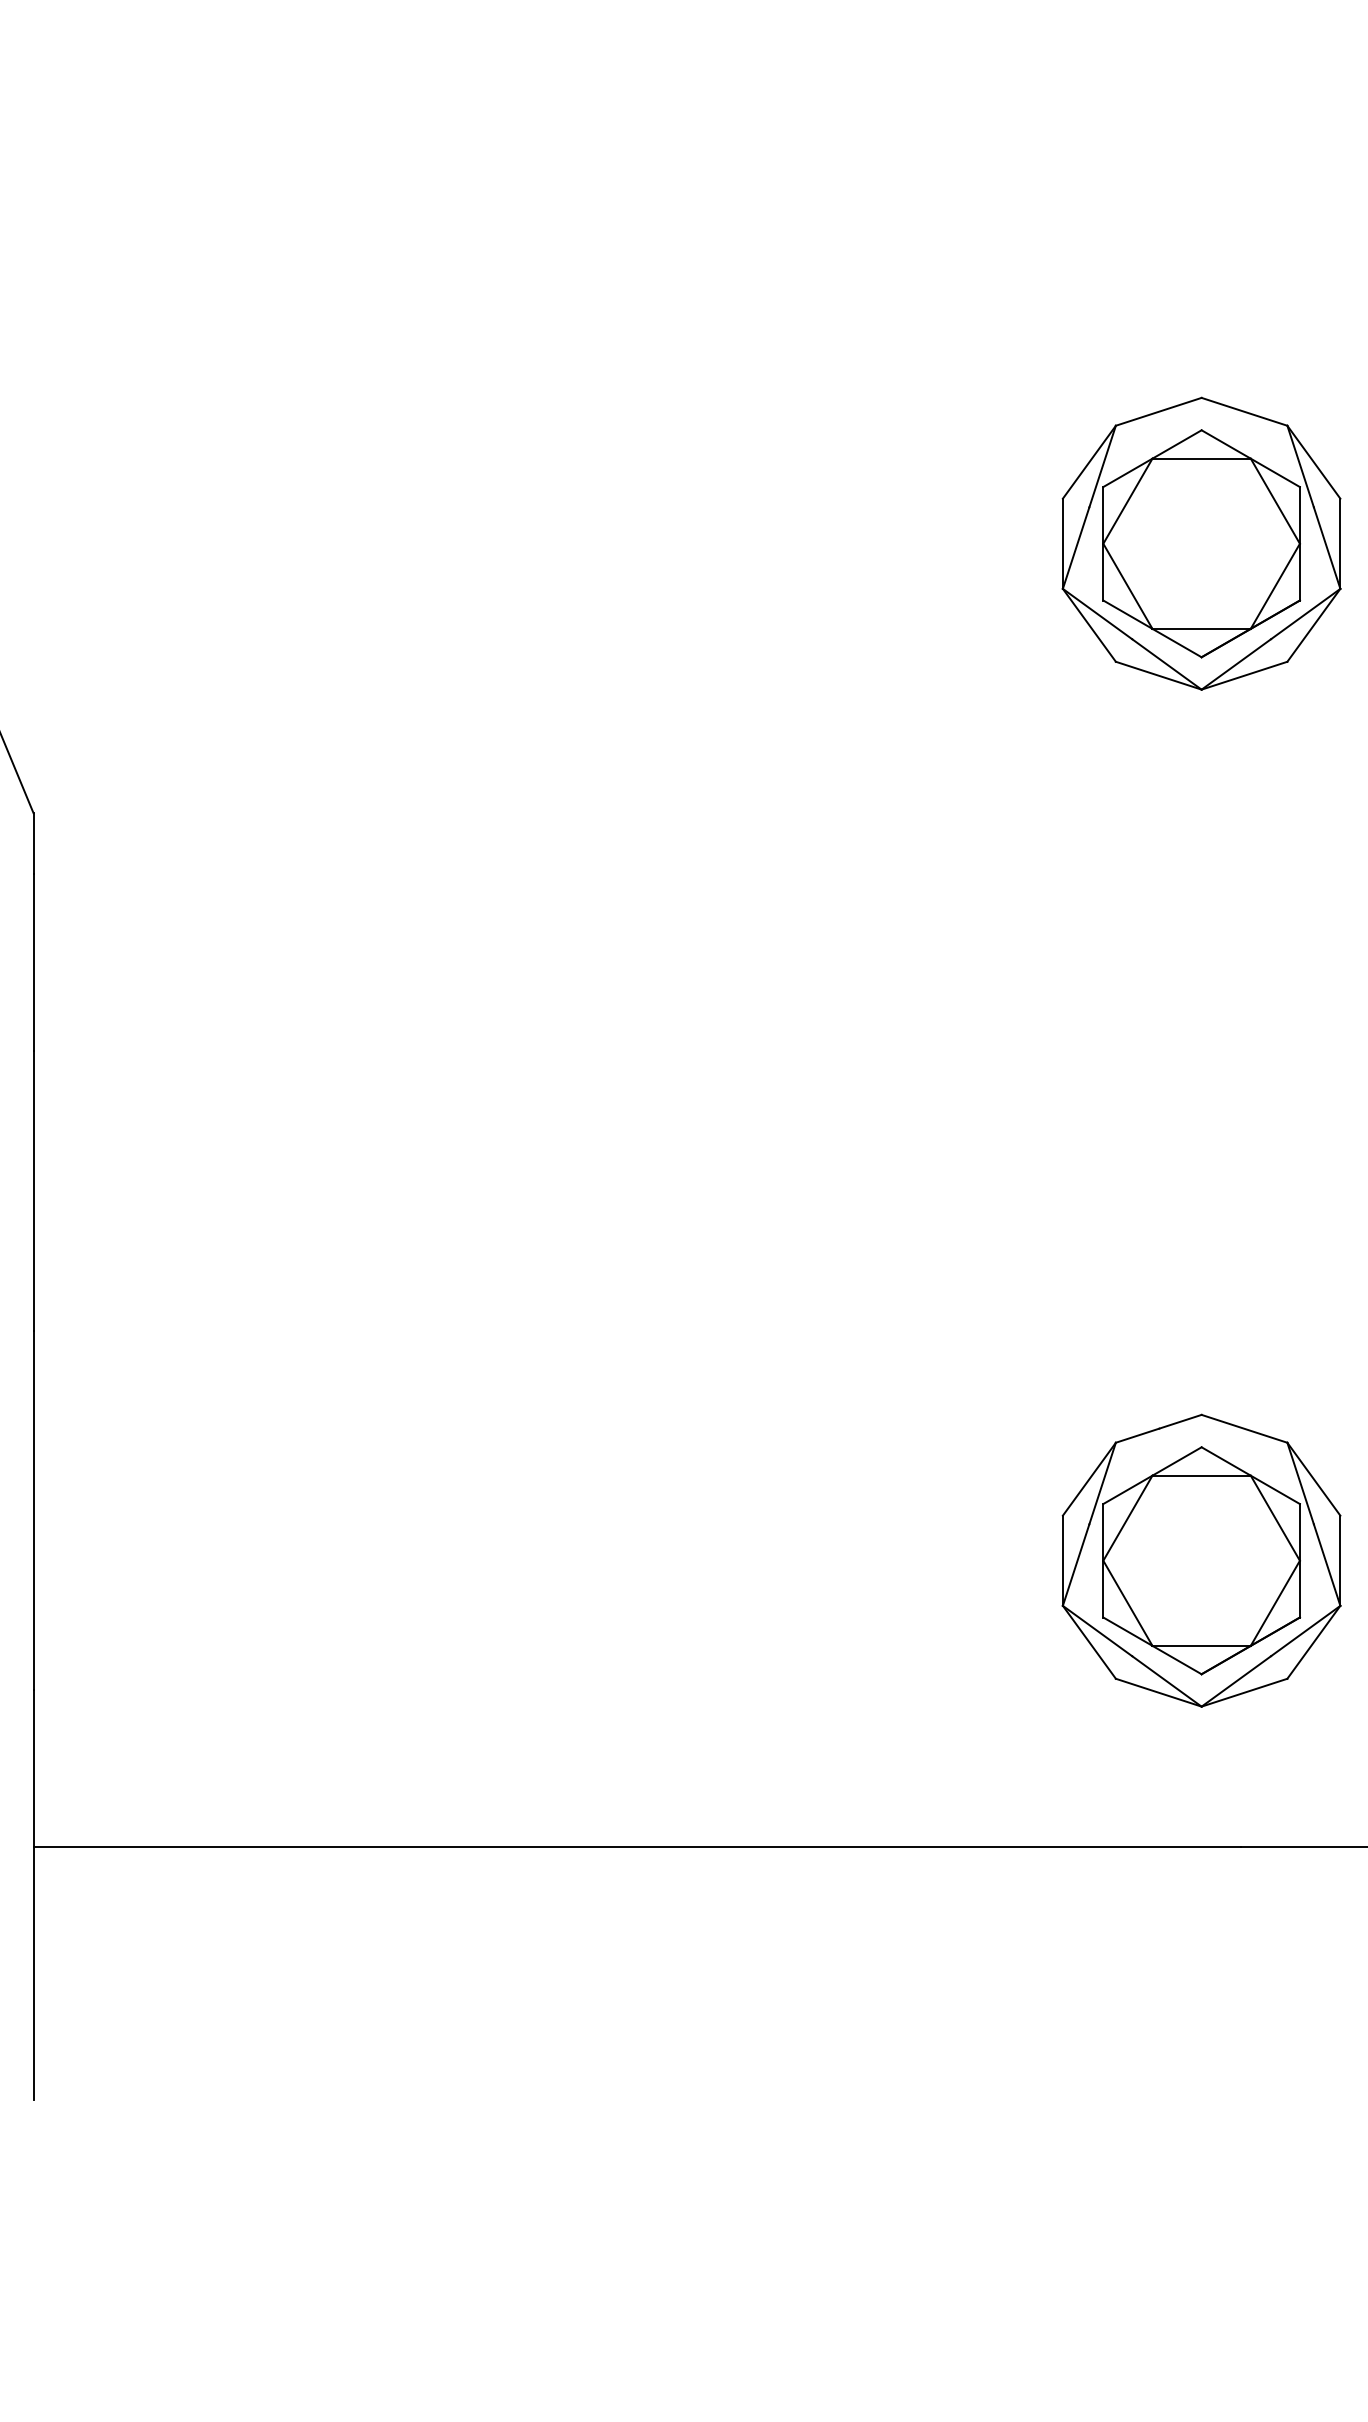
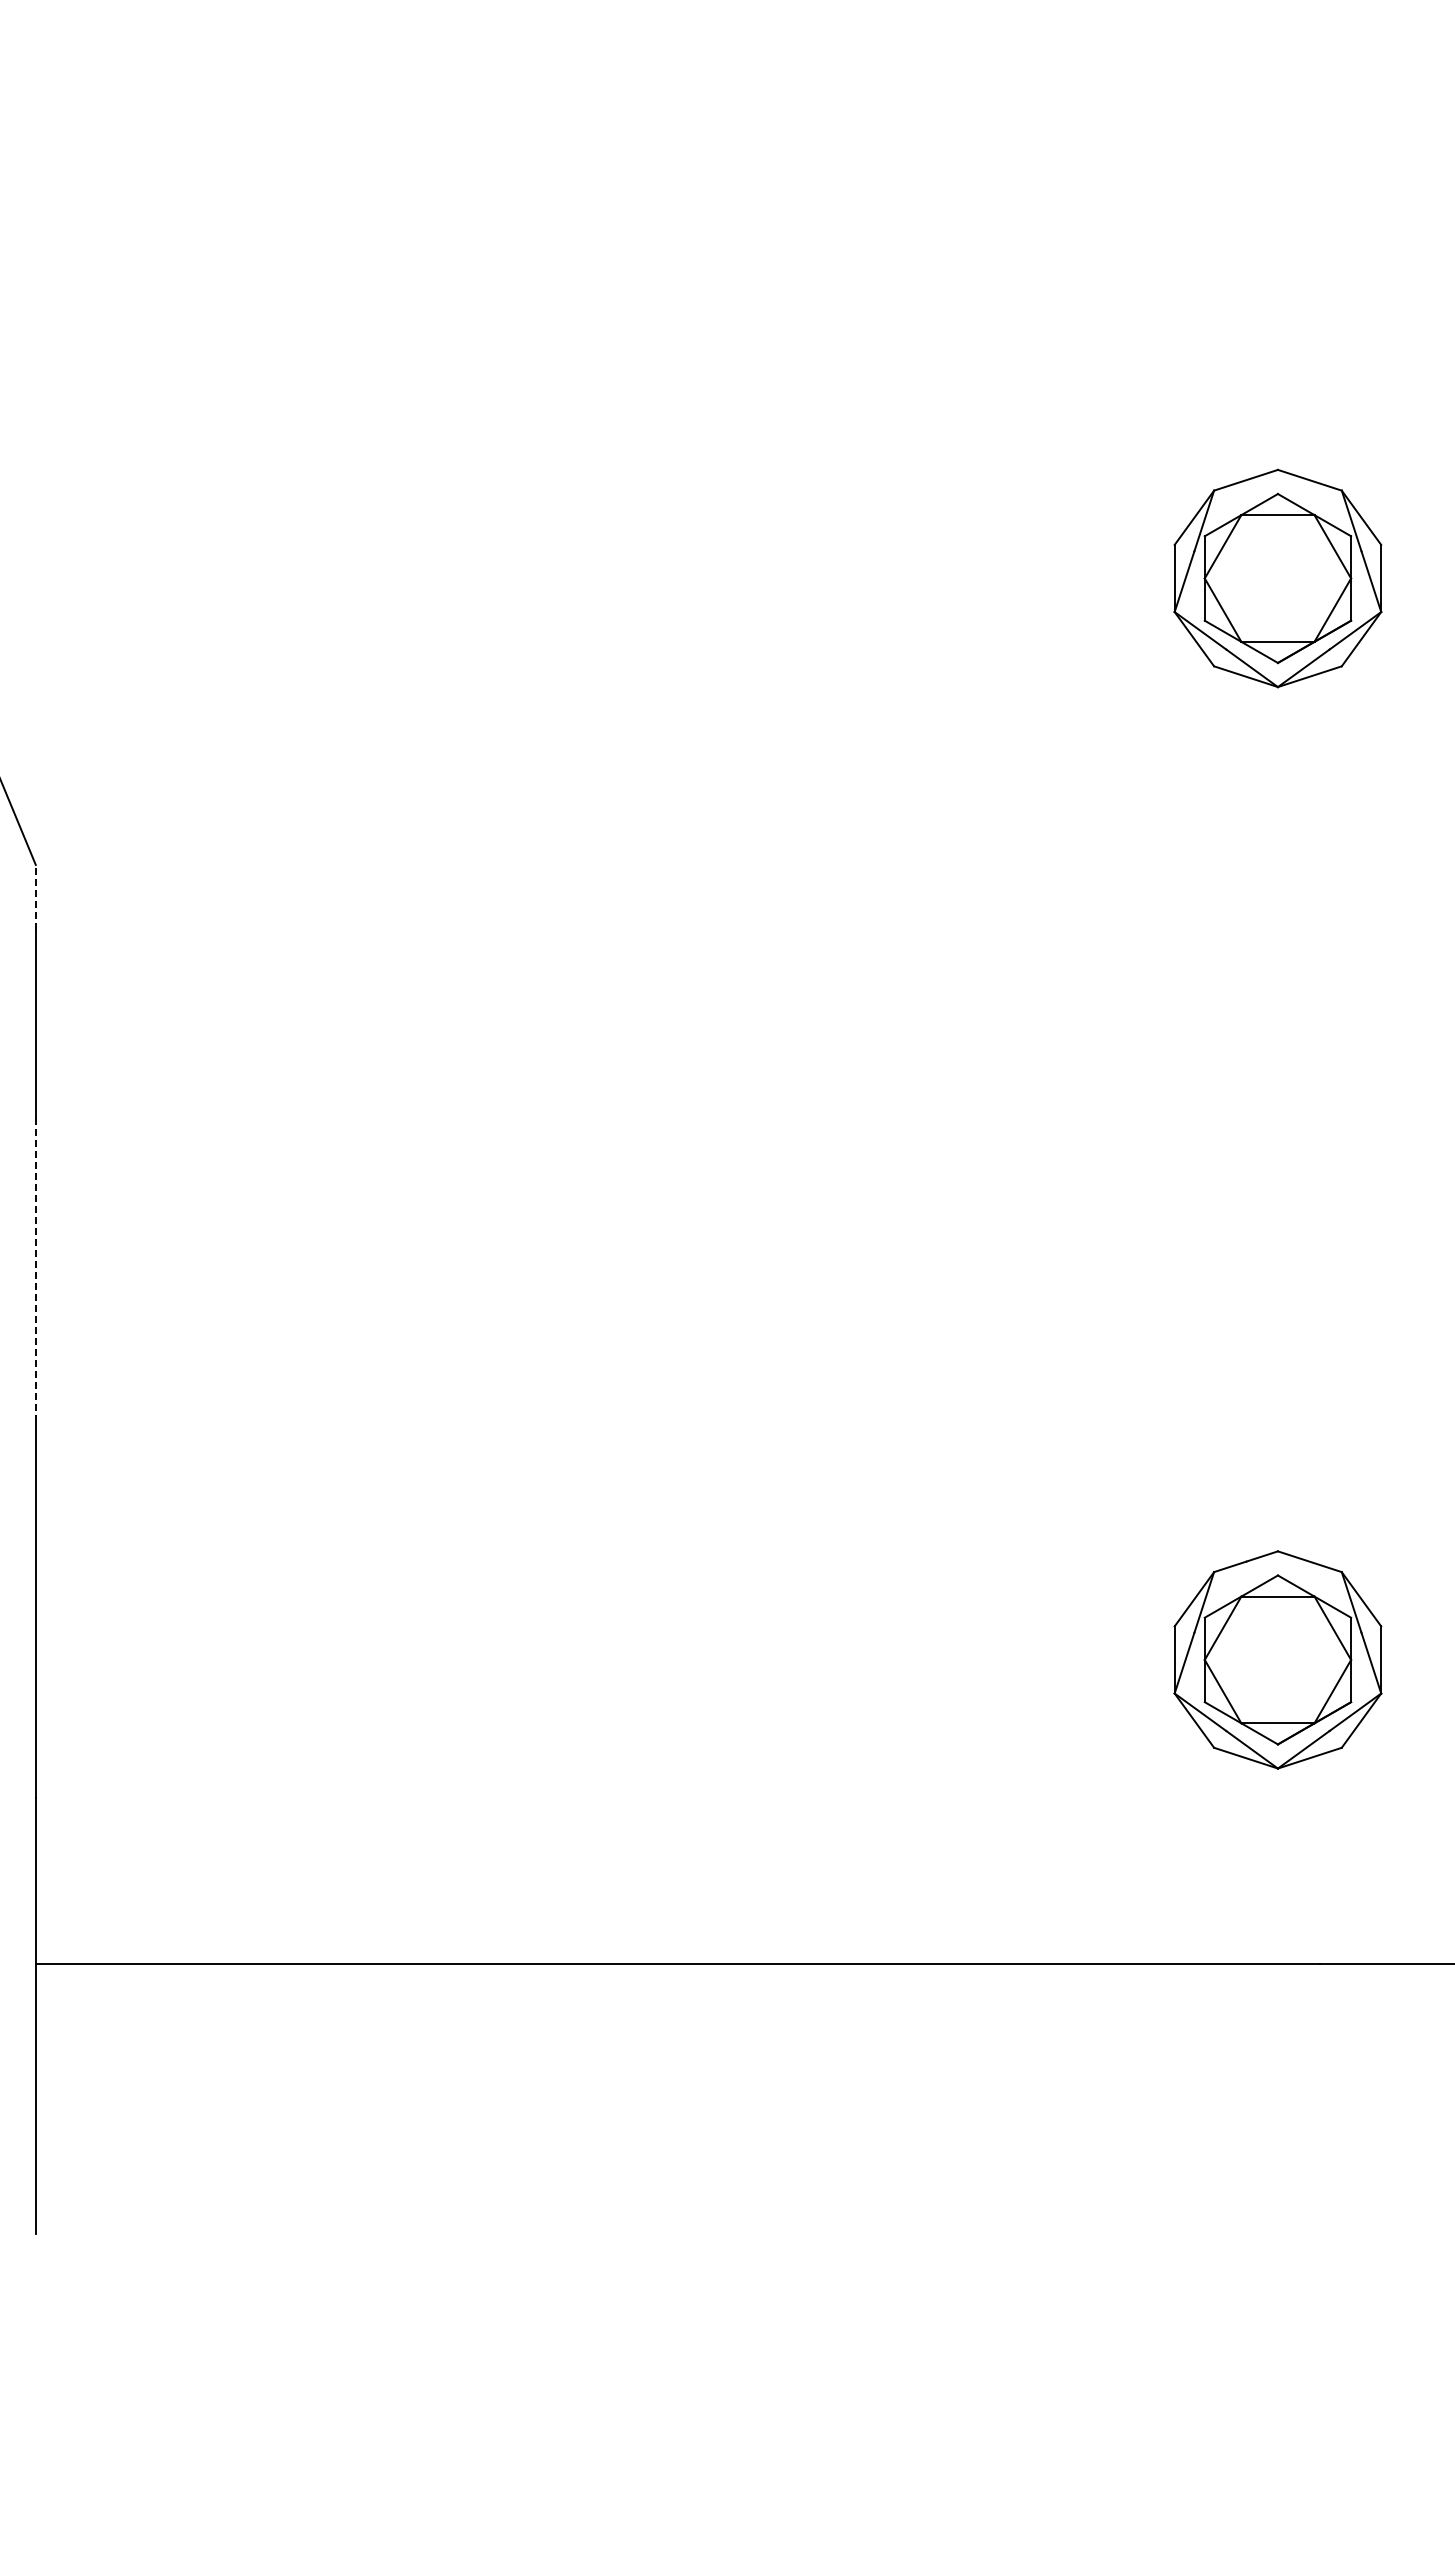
part: (1201, 543) -> (1277, 578), size x0.7
line: (33, 842) -> (35, 896), solid -> dashed
line: (33, 1191) -> (35, 1267), solid -> dashed
part: (1201, 1560) -> (1277, 1659), size x0.7

